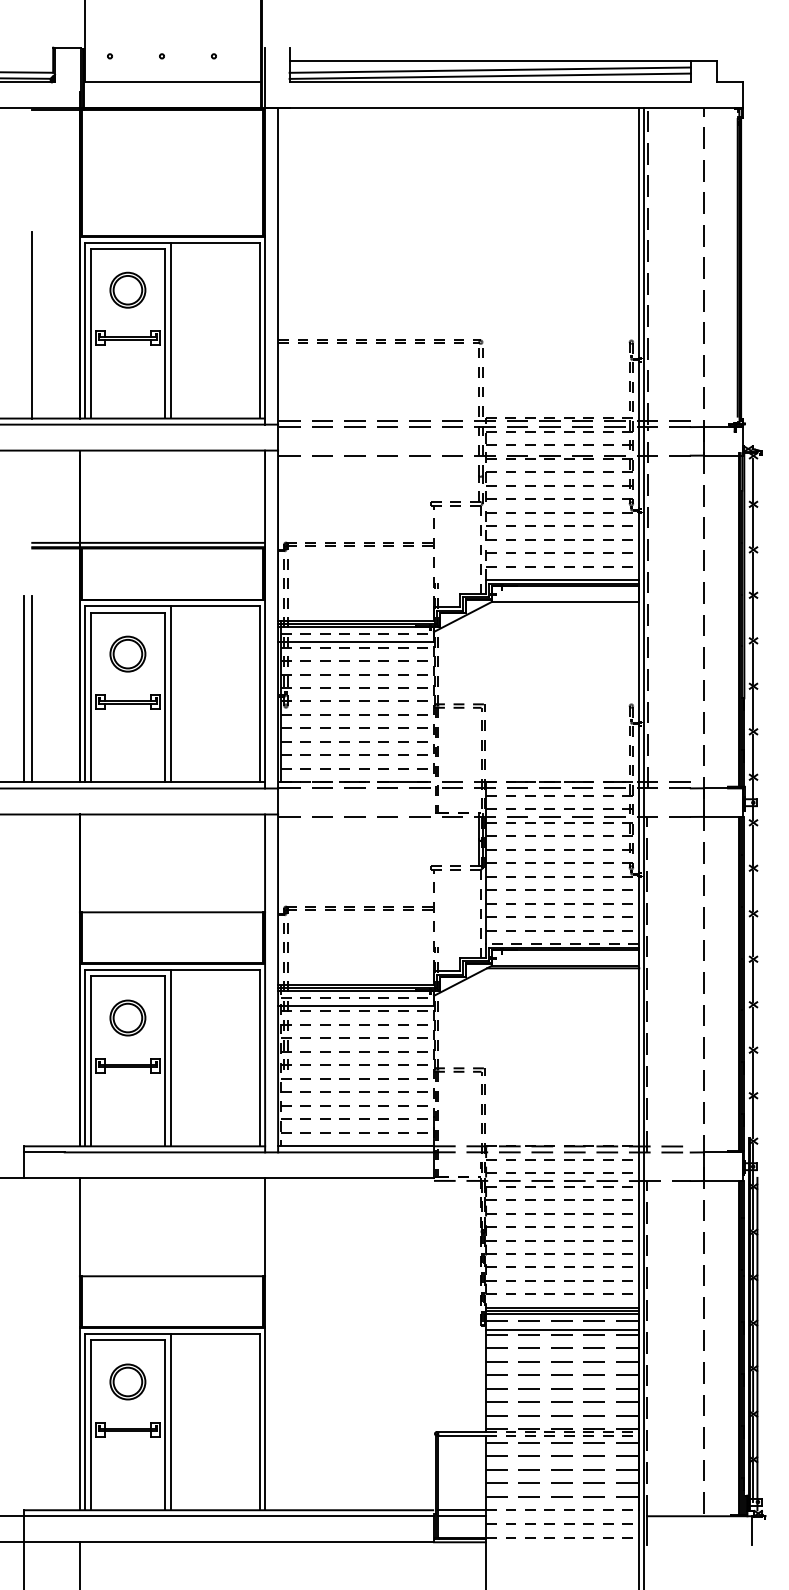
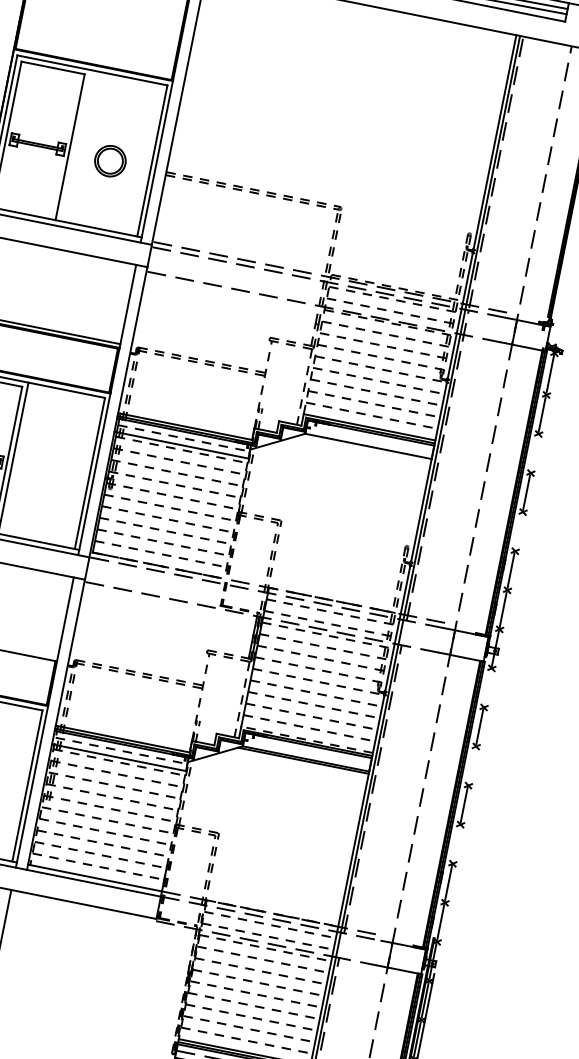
part: (127, 289) -> (110, 160), moved
line: (170, 330) -> (75, 145), removed
line: (753, 572) -> (534, 453), removed
line: (753, 663) -> (519, 531), removed
line: (753, 845) -> (487, 687), removed
line: (753, 936) -> (472, 766), removed
line: (753, 1027) -> (456, 844), removed

